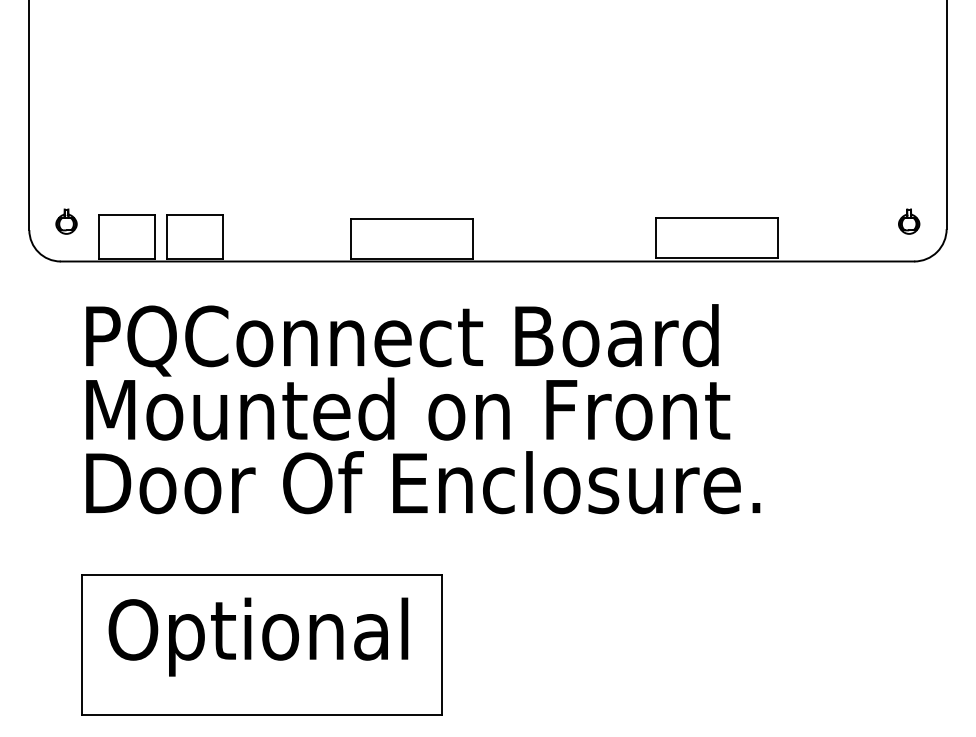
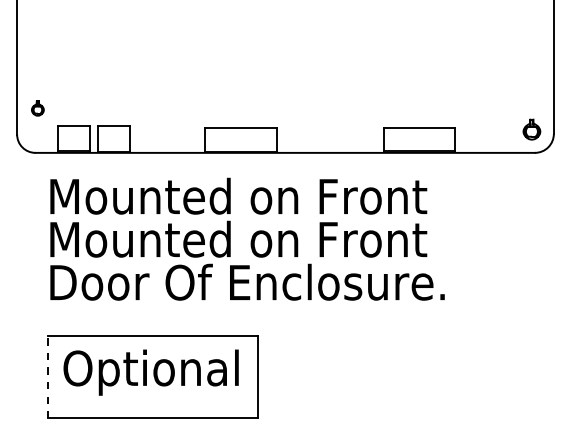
part: (65, 221) -> (37, 108), moved
part: (908, 221) -> (531, 129), size x1.4
text: (411, 339) -> (240, 198), PQConnect Board -> Mounted on Front
line: (81, 645) -> (47, 377), solid -> dashed

